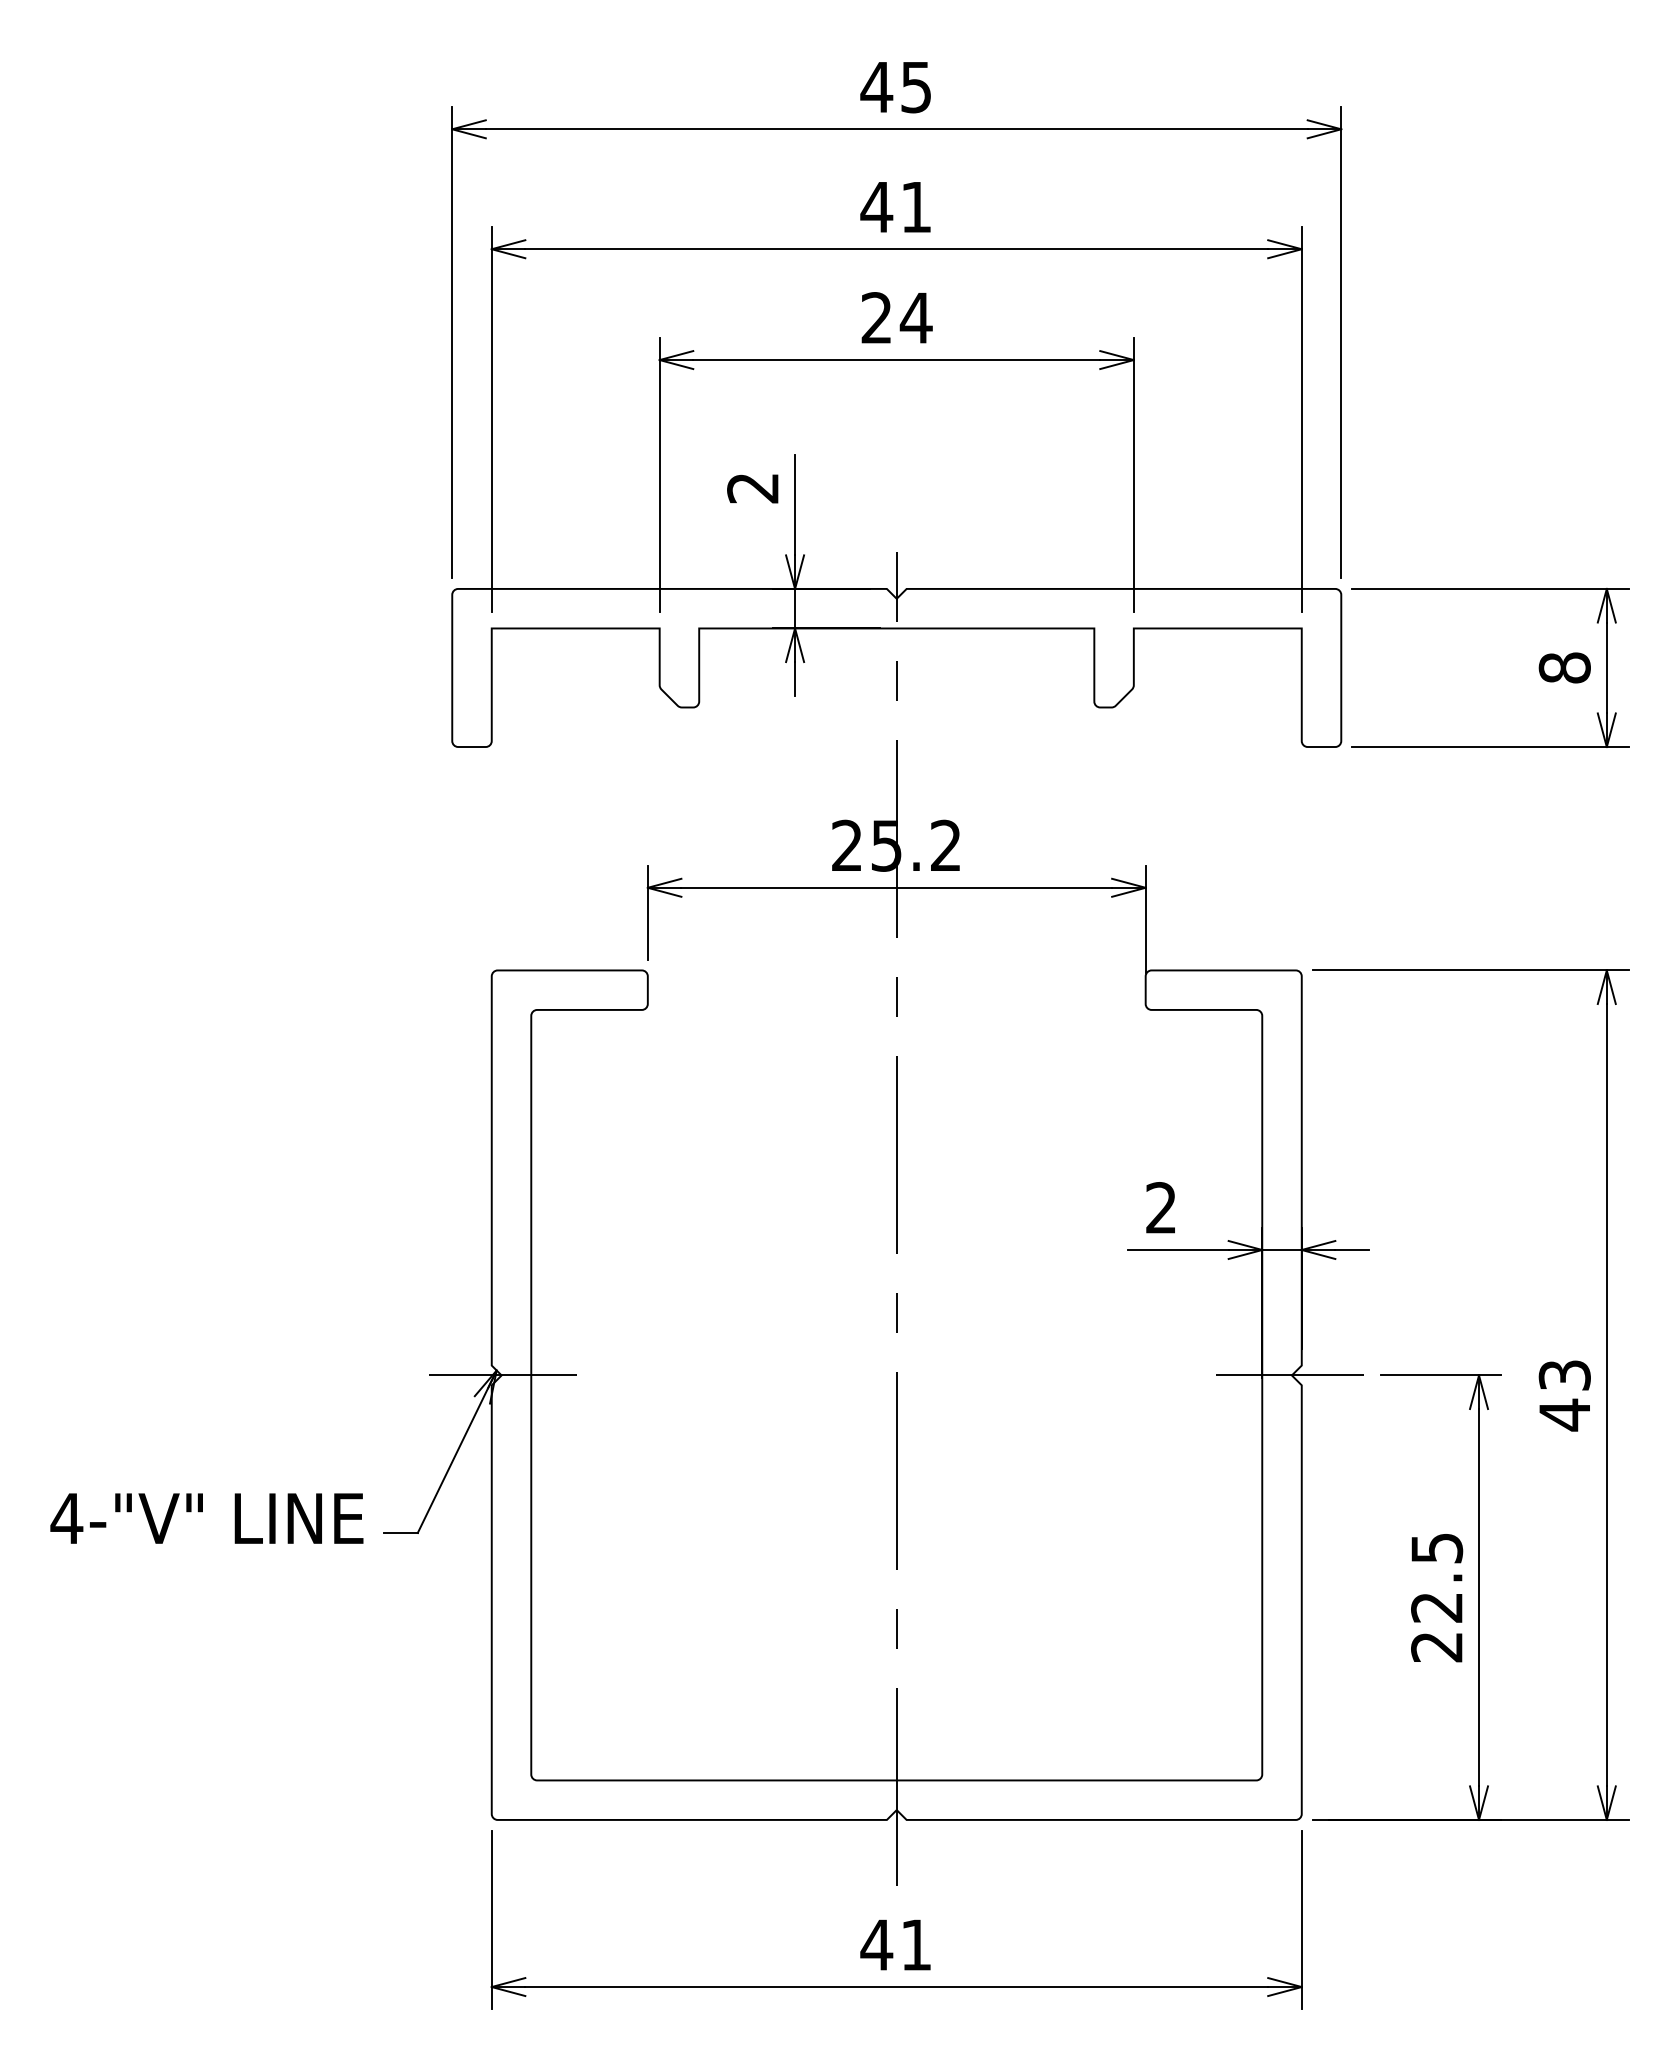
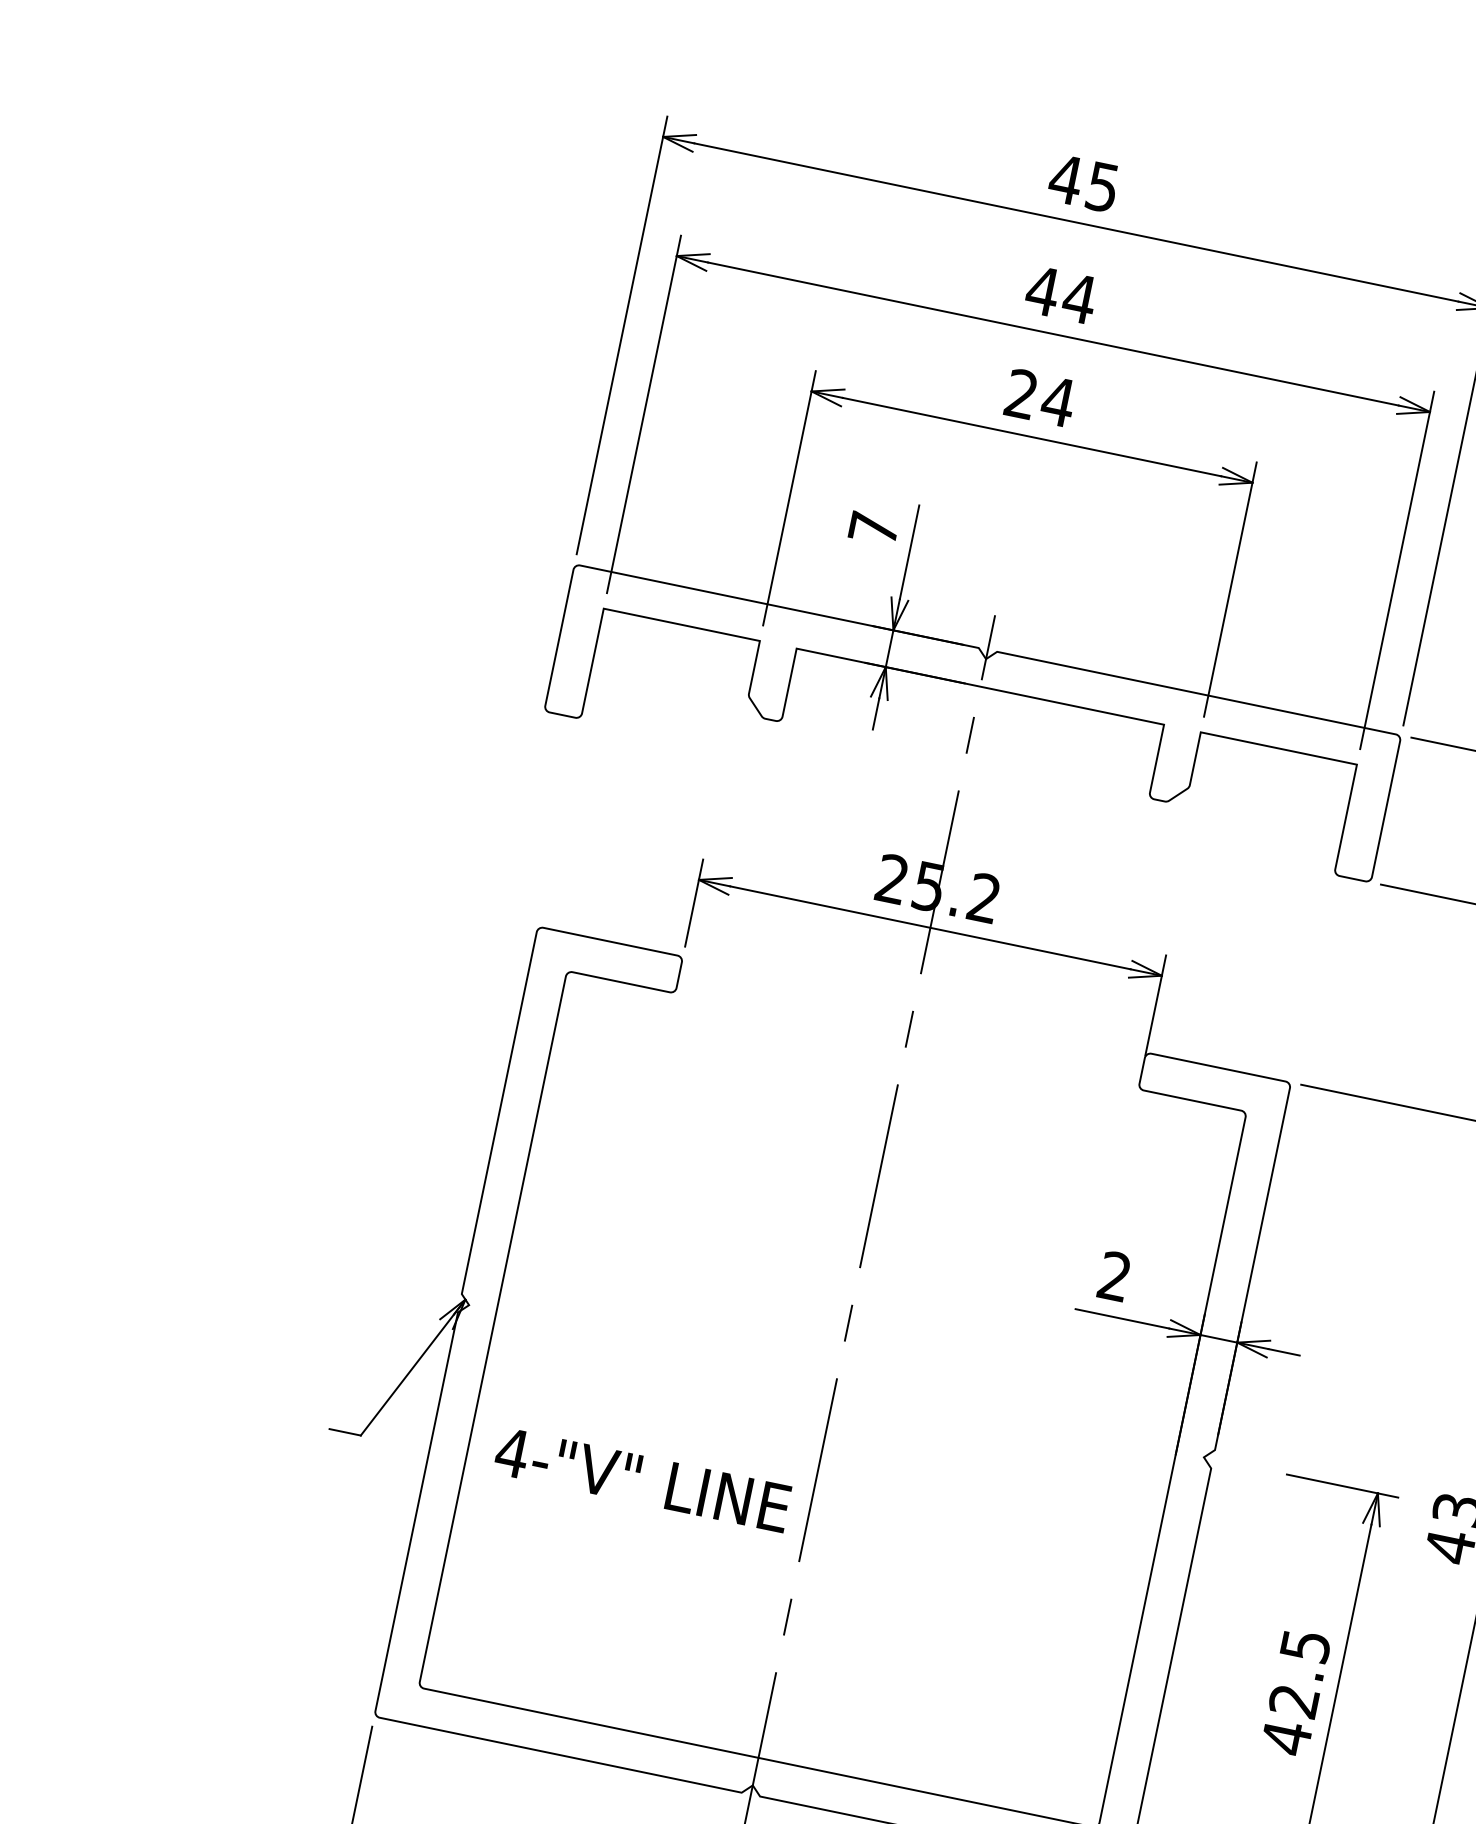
text: (915, 207) -> (1078, 298), 41 -> 44
text: (752, 488) -> (873, 528), 2 -> 7
line: (503, 1375) -> (470, 1305), removed
line: (1290, 1375) -> (1202, 1457), removed
text: (206, 1518) -> (642, 1479), moved
text: (1436, 1646) -> (1286, 1737), 22.5 -> 42.5

